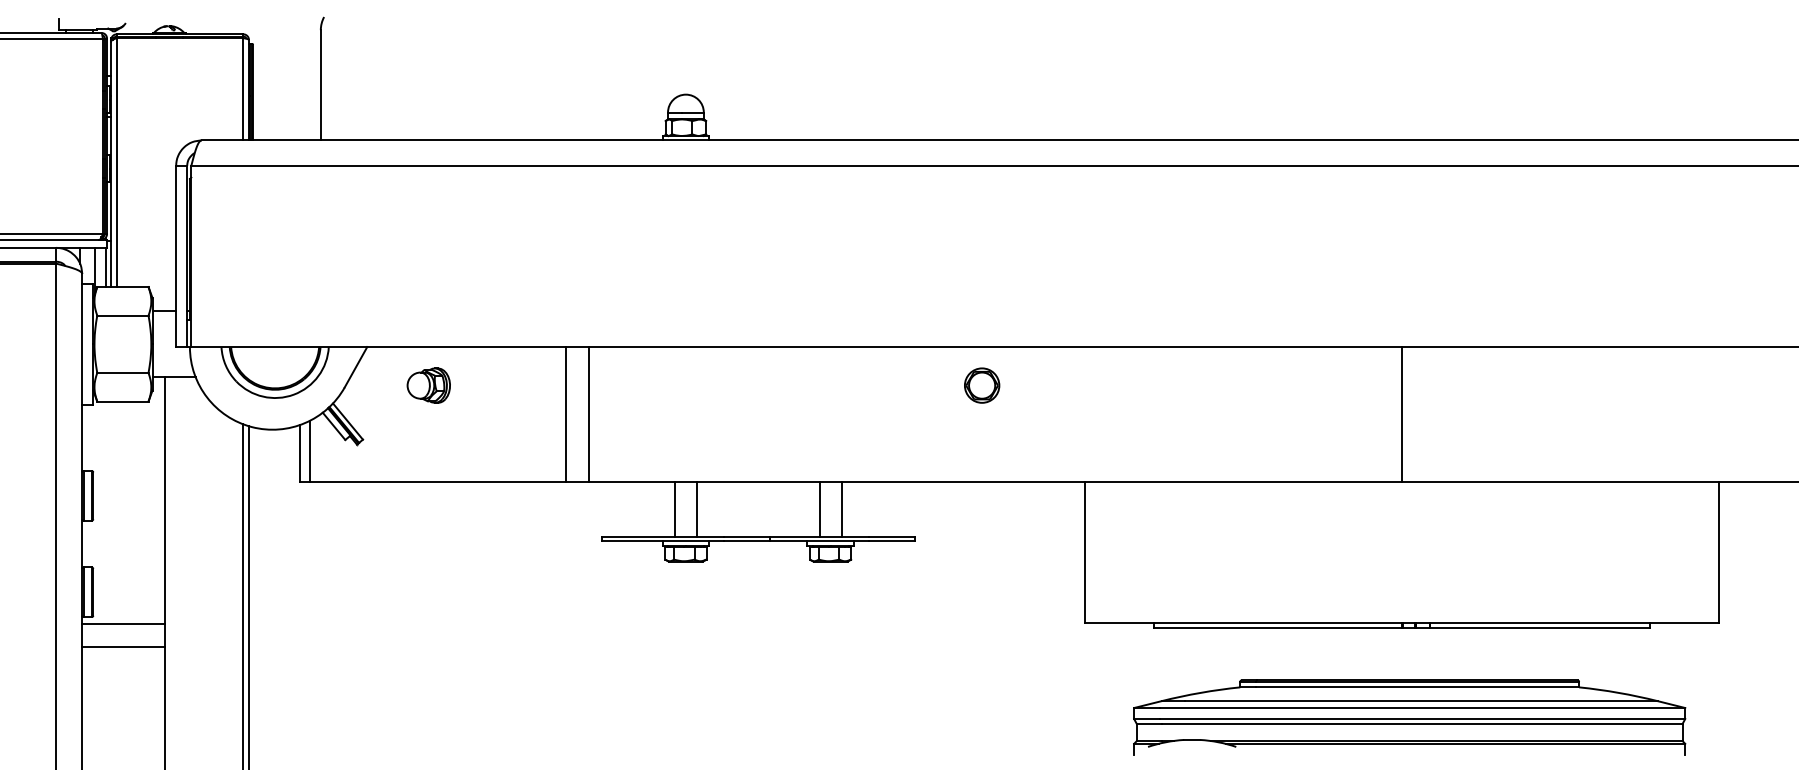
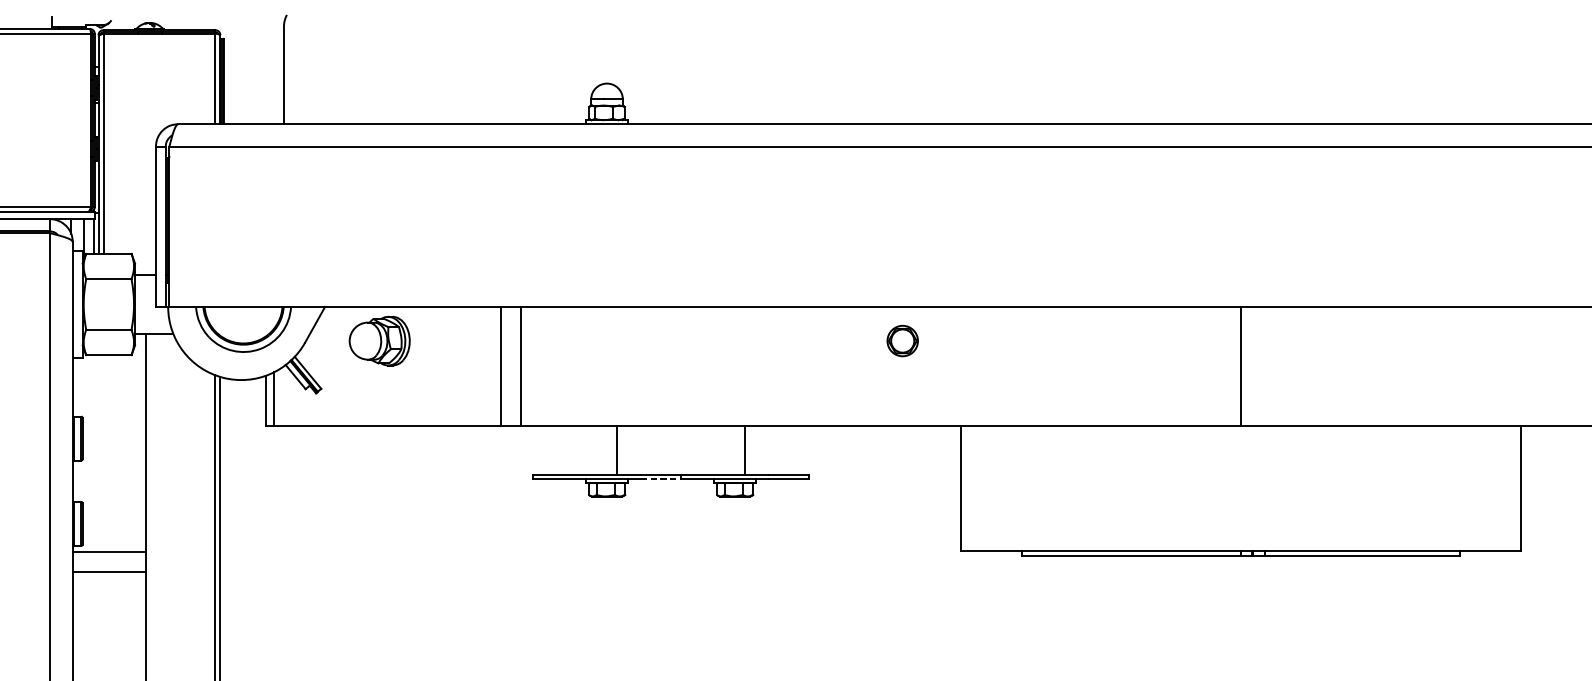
part: (428, 385) -> (379, 340), size x1.6
part: (982, 385) -> (903, 340), moved
line: (674, 509) -> (596, 450), removed
line: (819, 509) -> (725, 450), removed
line: (747, 541) -> (661, 478), solid -> dashed
part: (1409, 717) -> (1247, 634), removed

